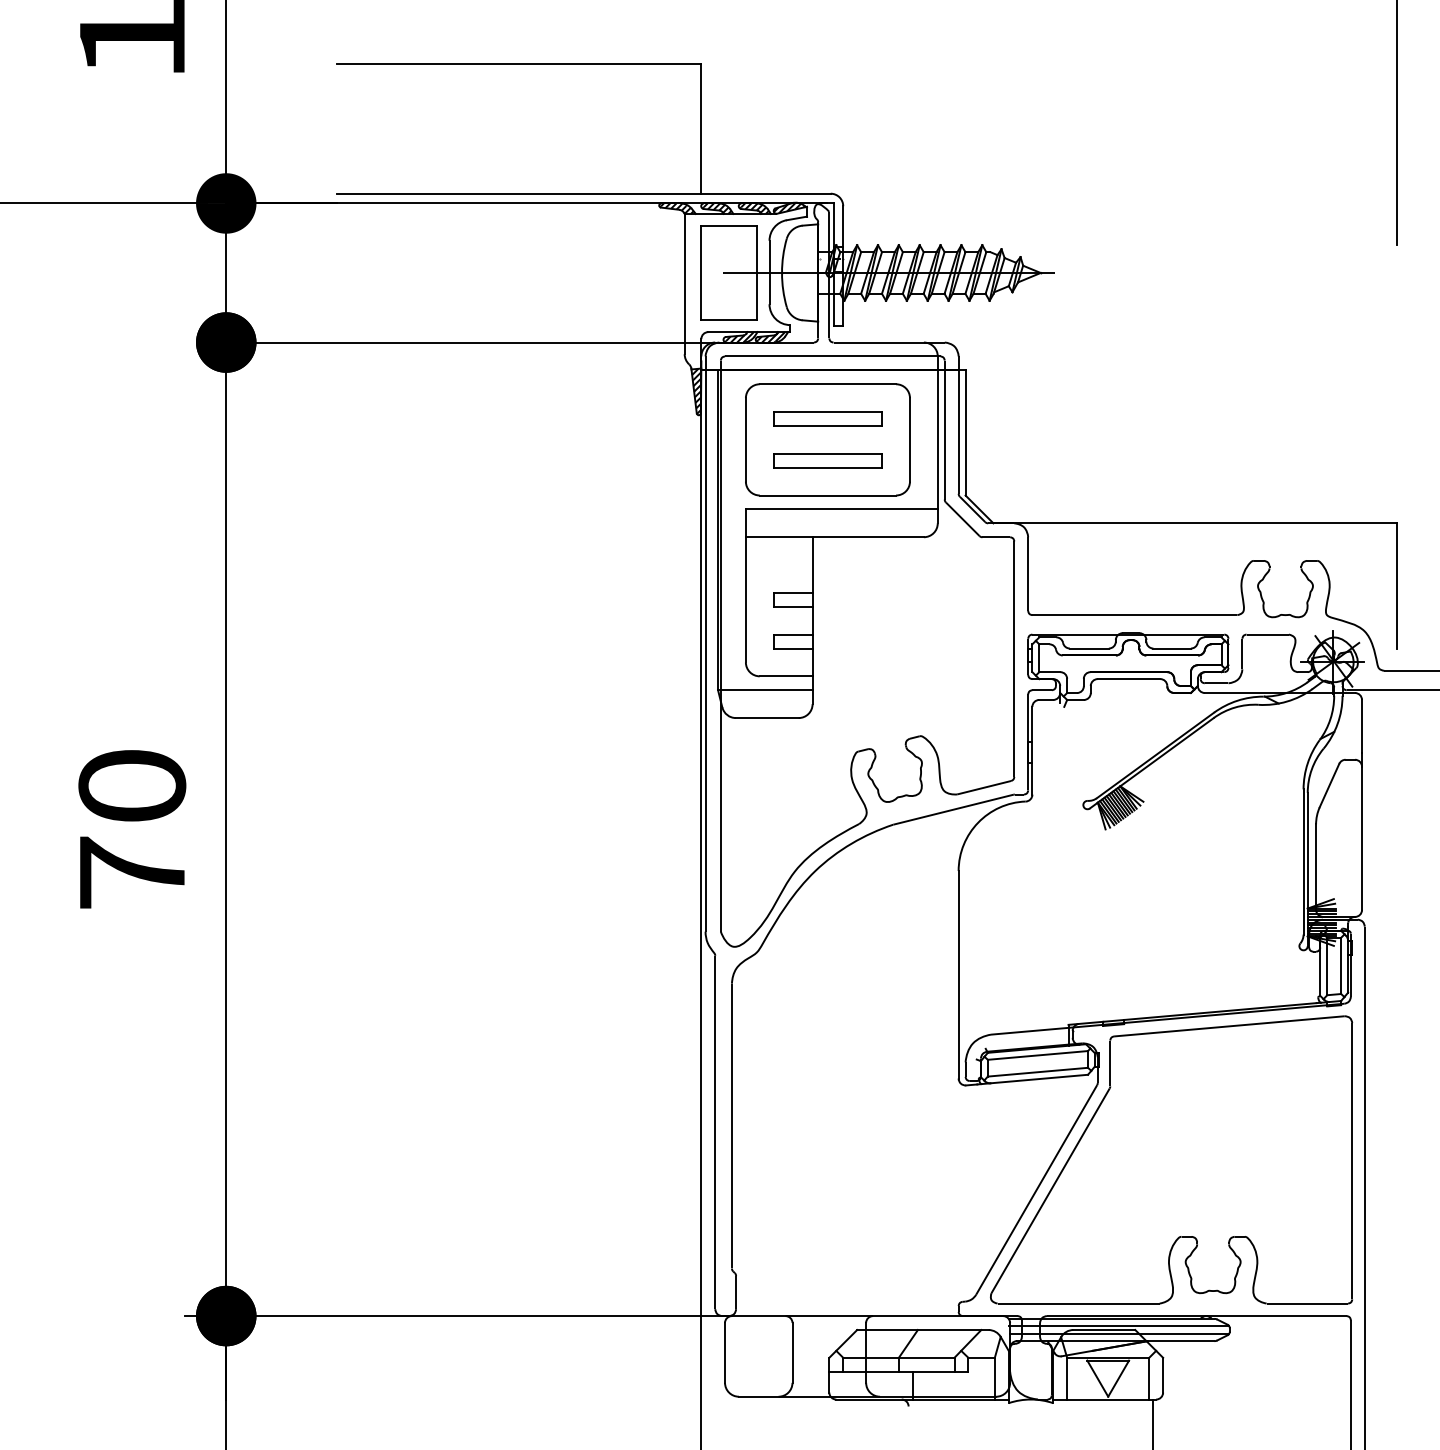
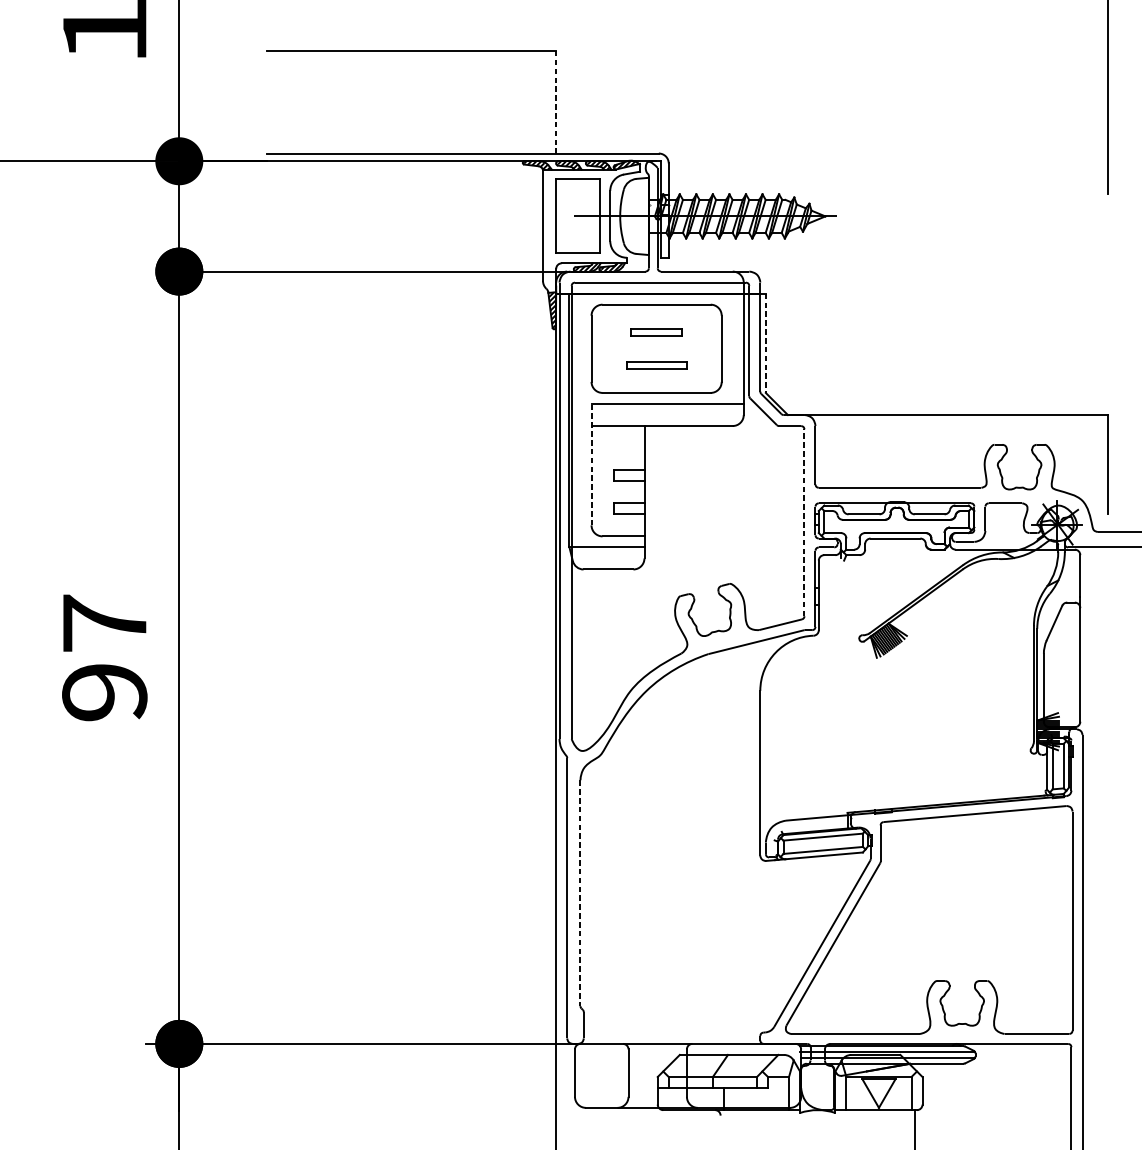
line: (701, 129) -> (556, 102), solid -> dashed
part: (827, 418) -> (656, 331), size x0.6
line: (965, 432) -> (765, 342), solid -> dashed
part: (827, 460) -> (656, 365), size x0.7
line: (745, 585) -> (591, 464), solid -> dashed
line: (1014, 659) -> (804, 523), solid -> dashed
text: (132, 829) -> (104, 657), 70 -> 97
line: (731, 1126) -> (580, 893), solid -> dashed

